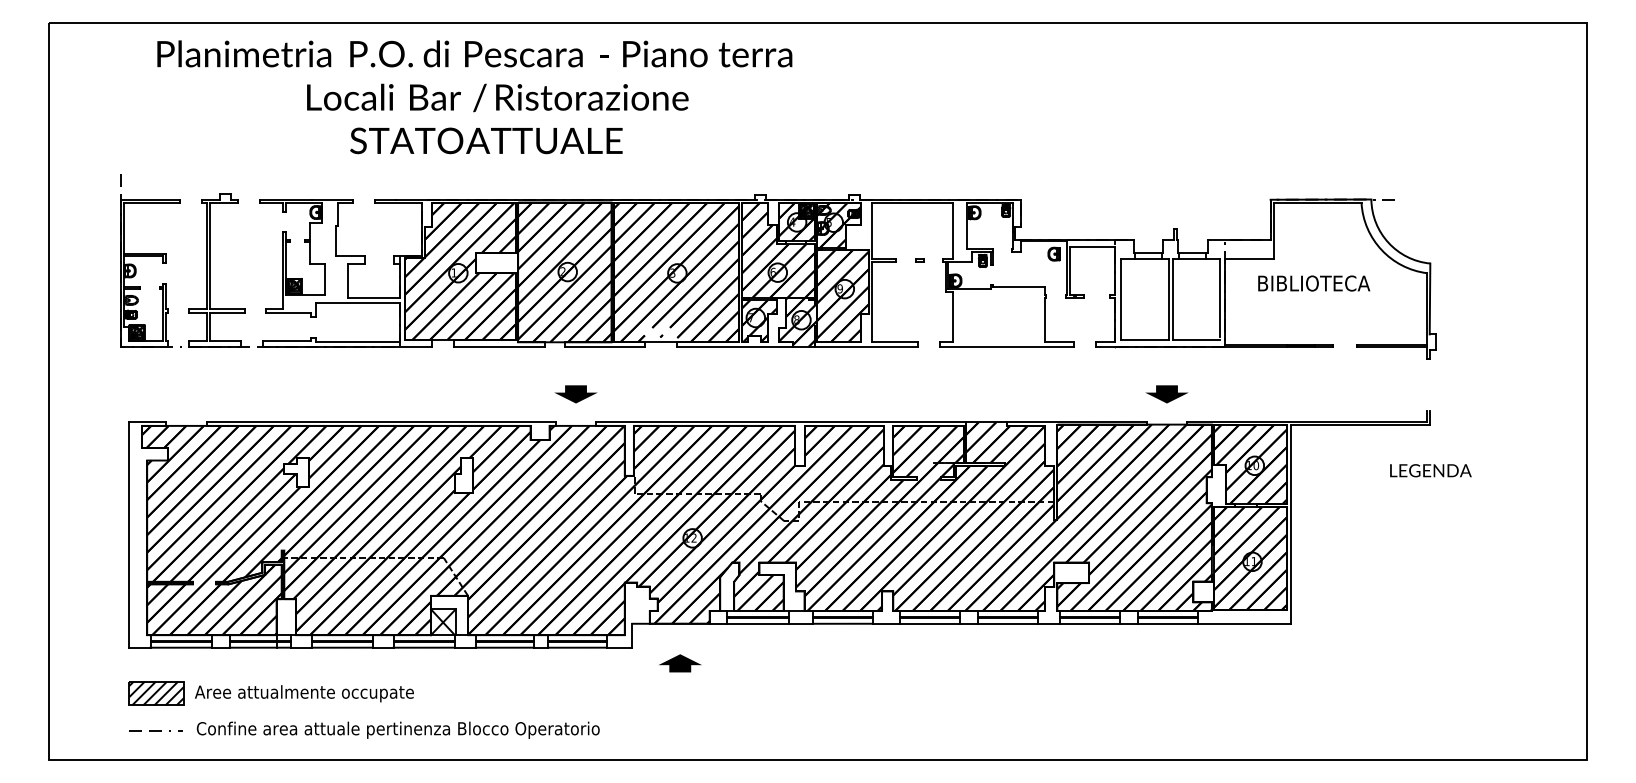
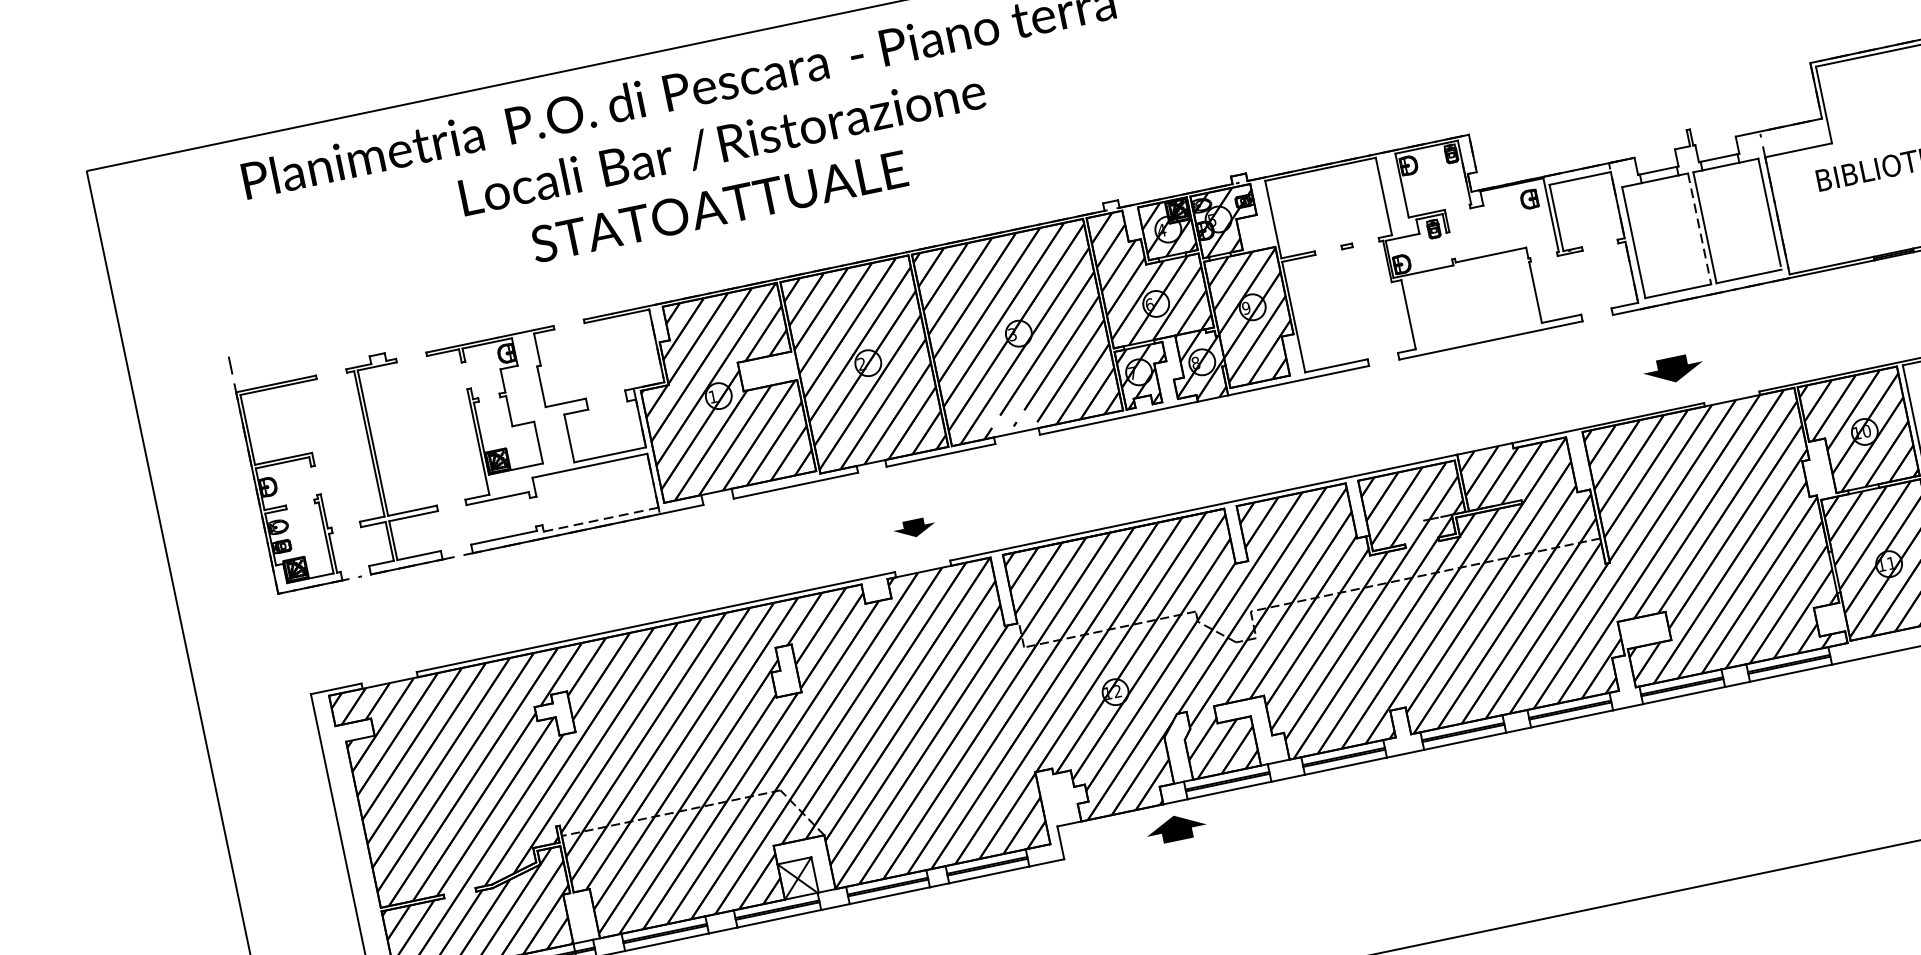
line: (1168, 300) -> (1699, 230), solid -> dashed
line: (358, 342) -> (601, 519), solid -> dashed
part: (575, 394) -> (913, 528), size x0.7
part: (1166, 394) -> (1672, 370), moved
part: (680, 663) -> (1176, 828), moved

